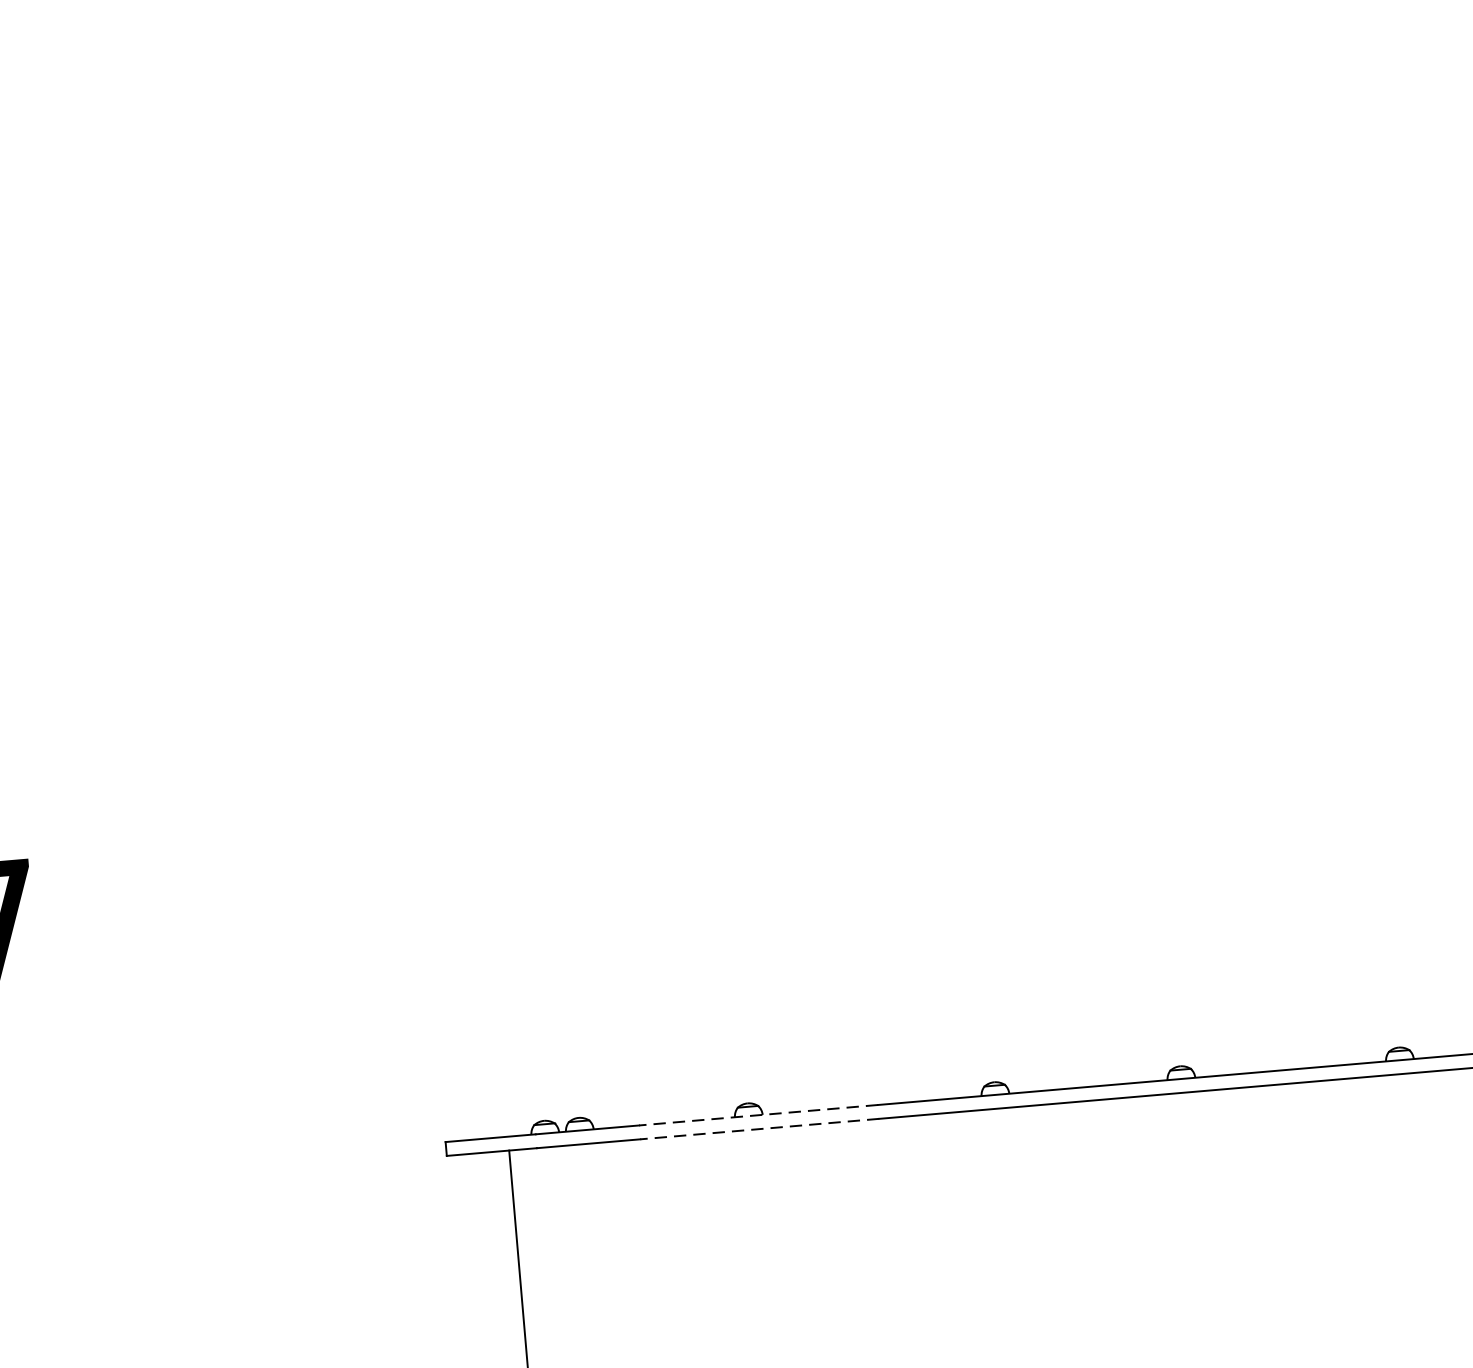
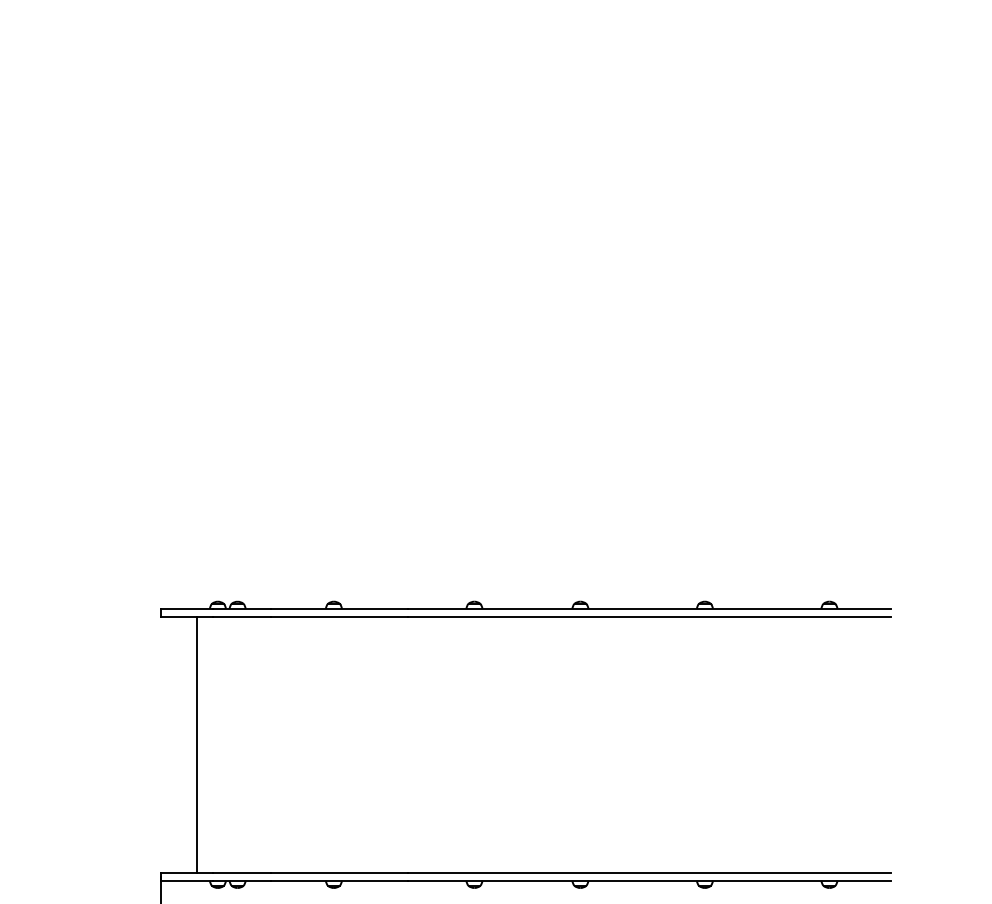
line: (758, 1114) -> (339, 608), dashed -> solid
line: (759, 1128) -> (339, 616), dashed -> solid

